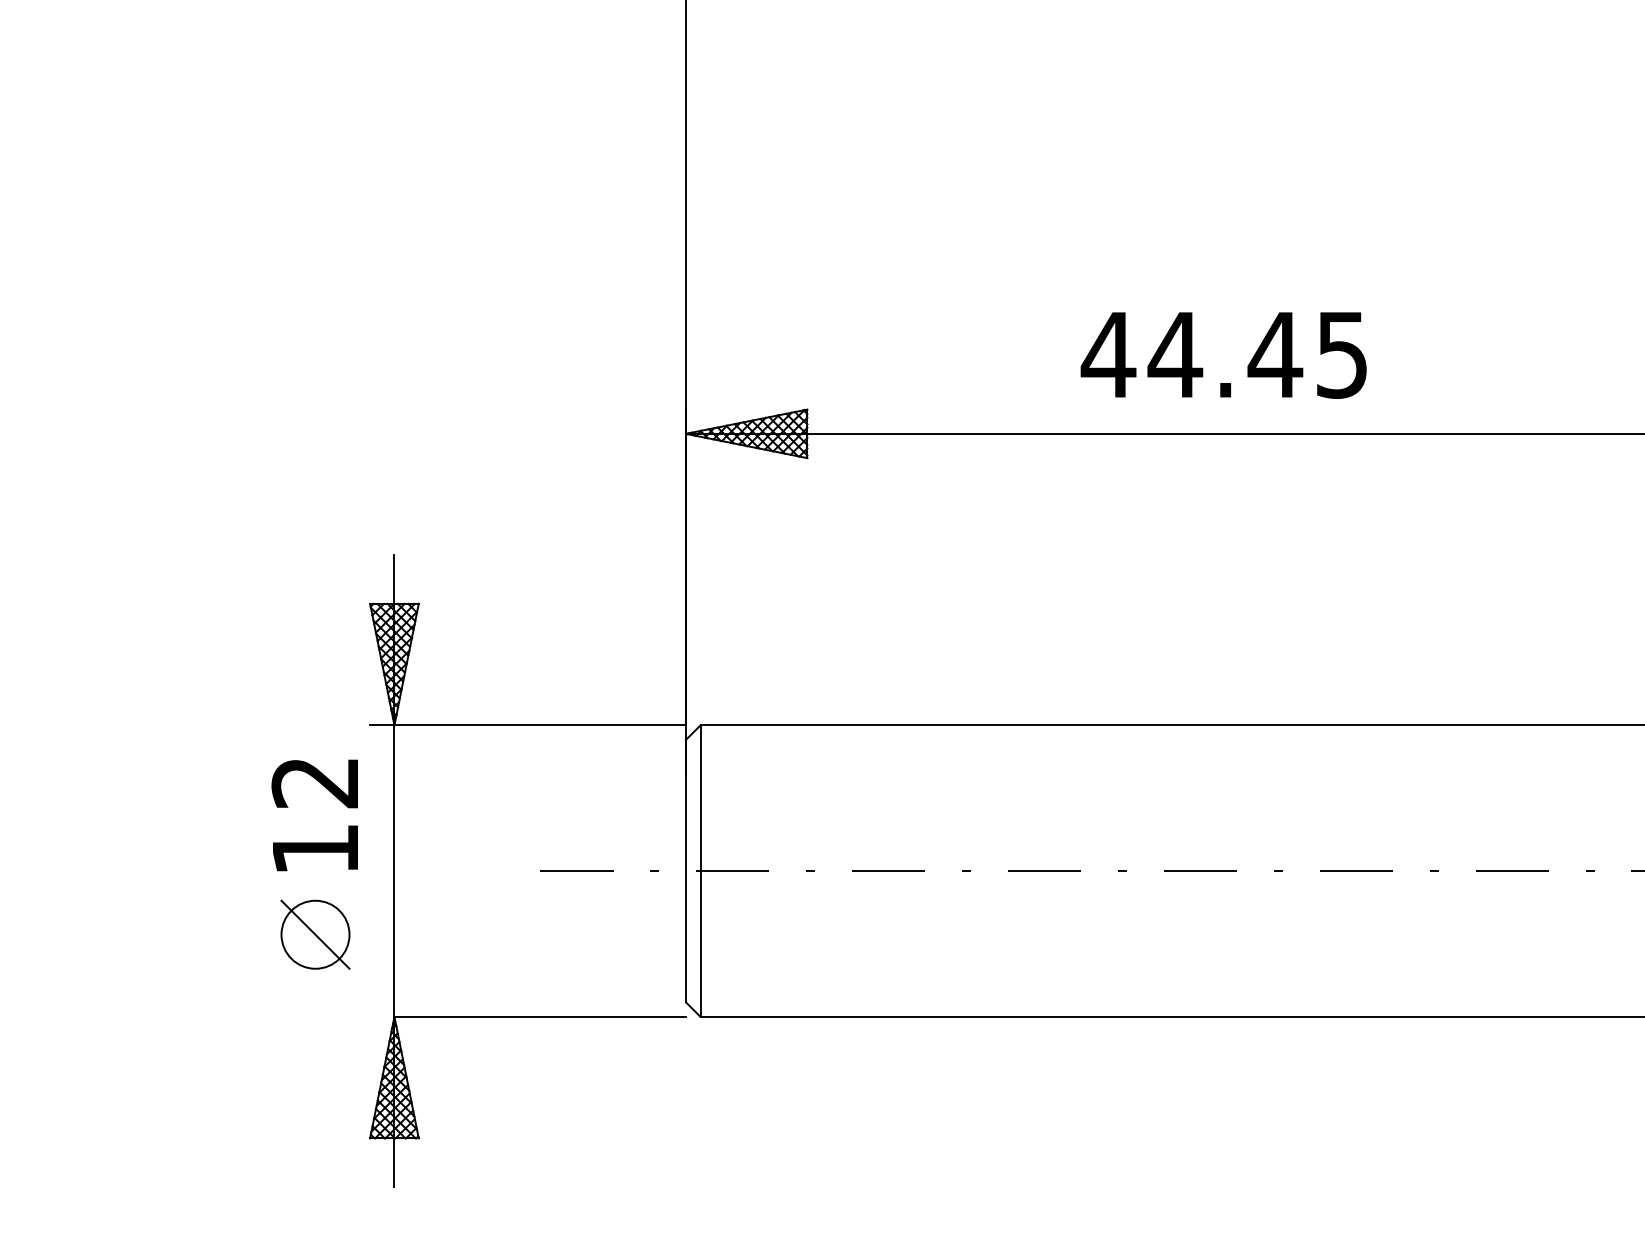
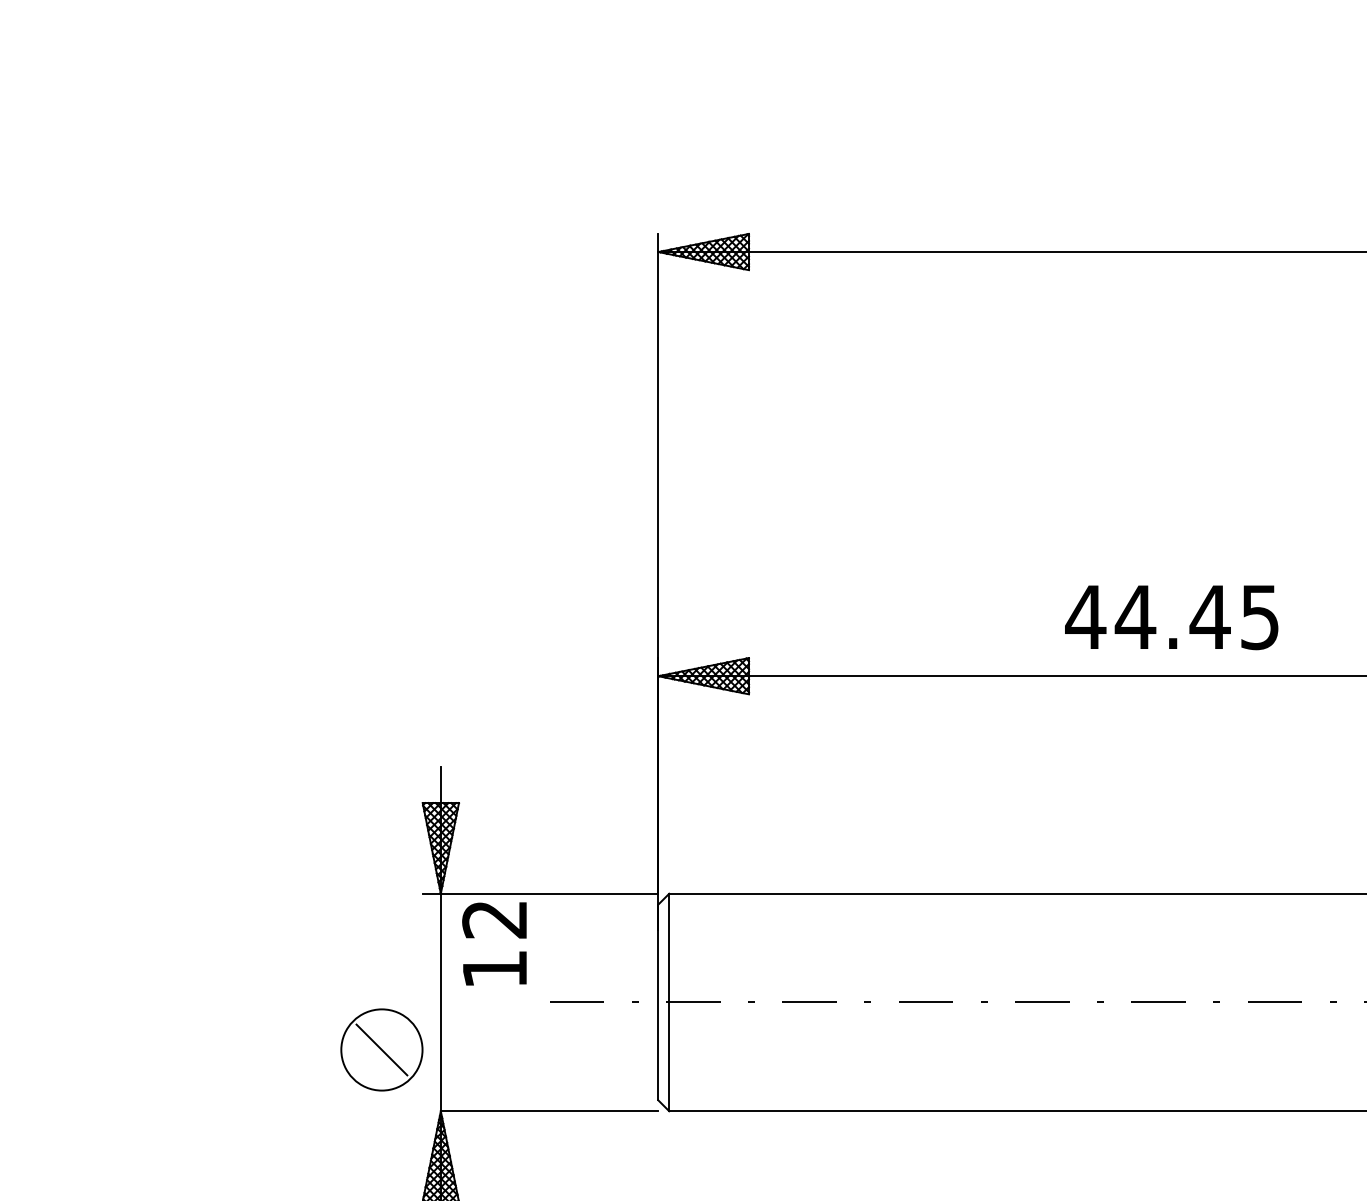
text: (1223, 355) -> (1171, 617), moved
text: (314, 814) -> (494, 943), moved
circle: (314, 934) -> (381, 1049), size x1.6

